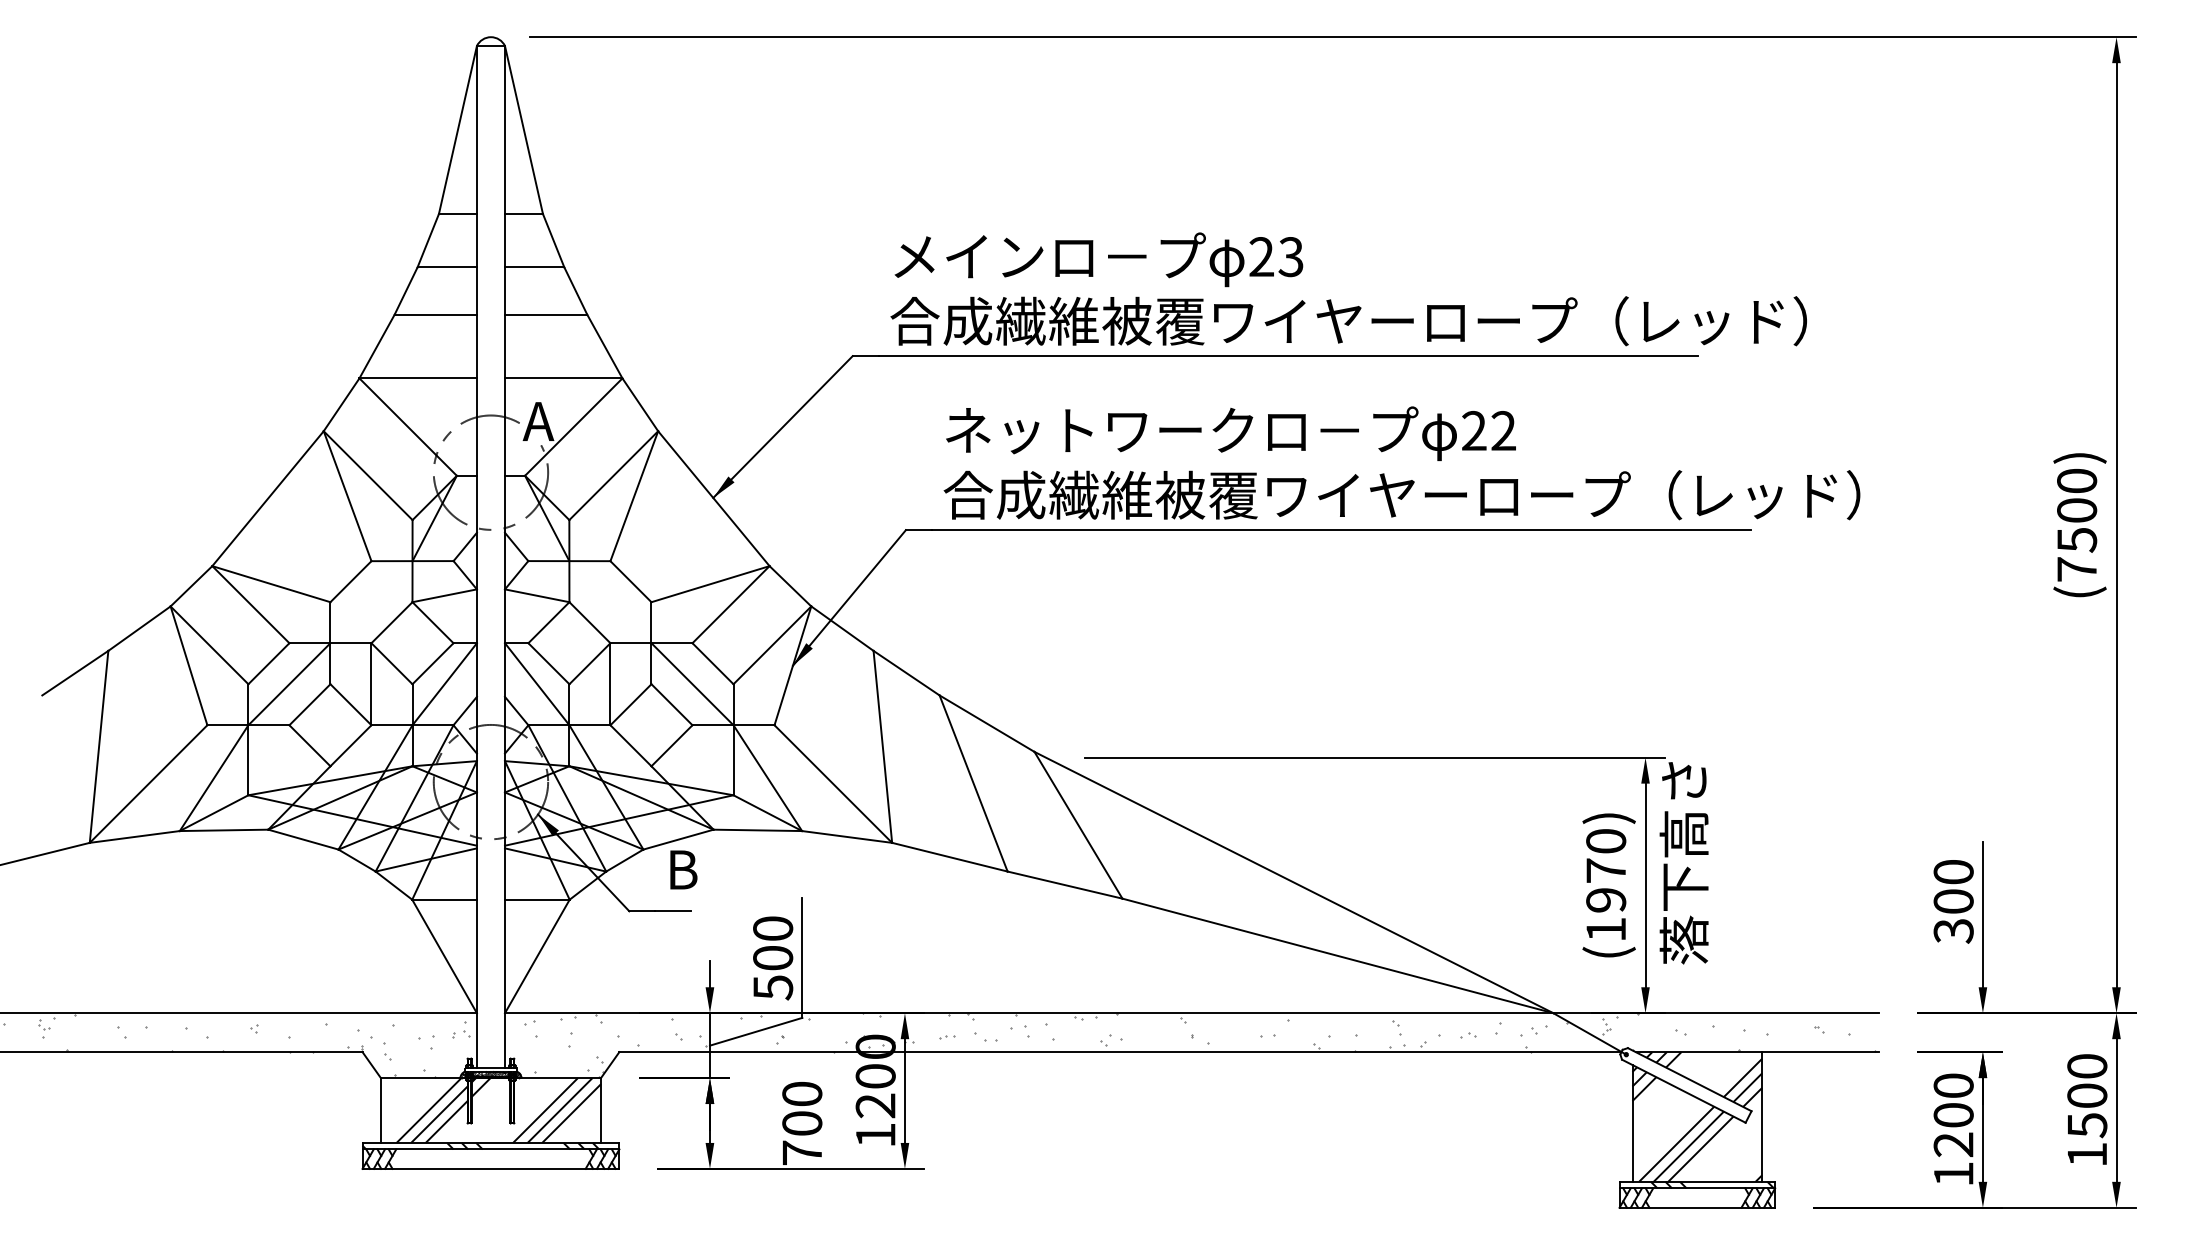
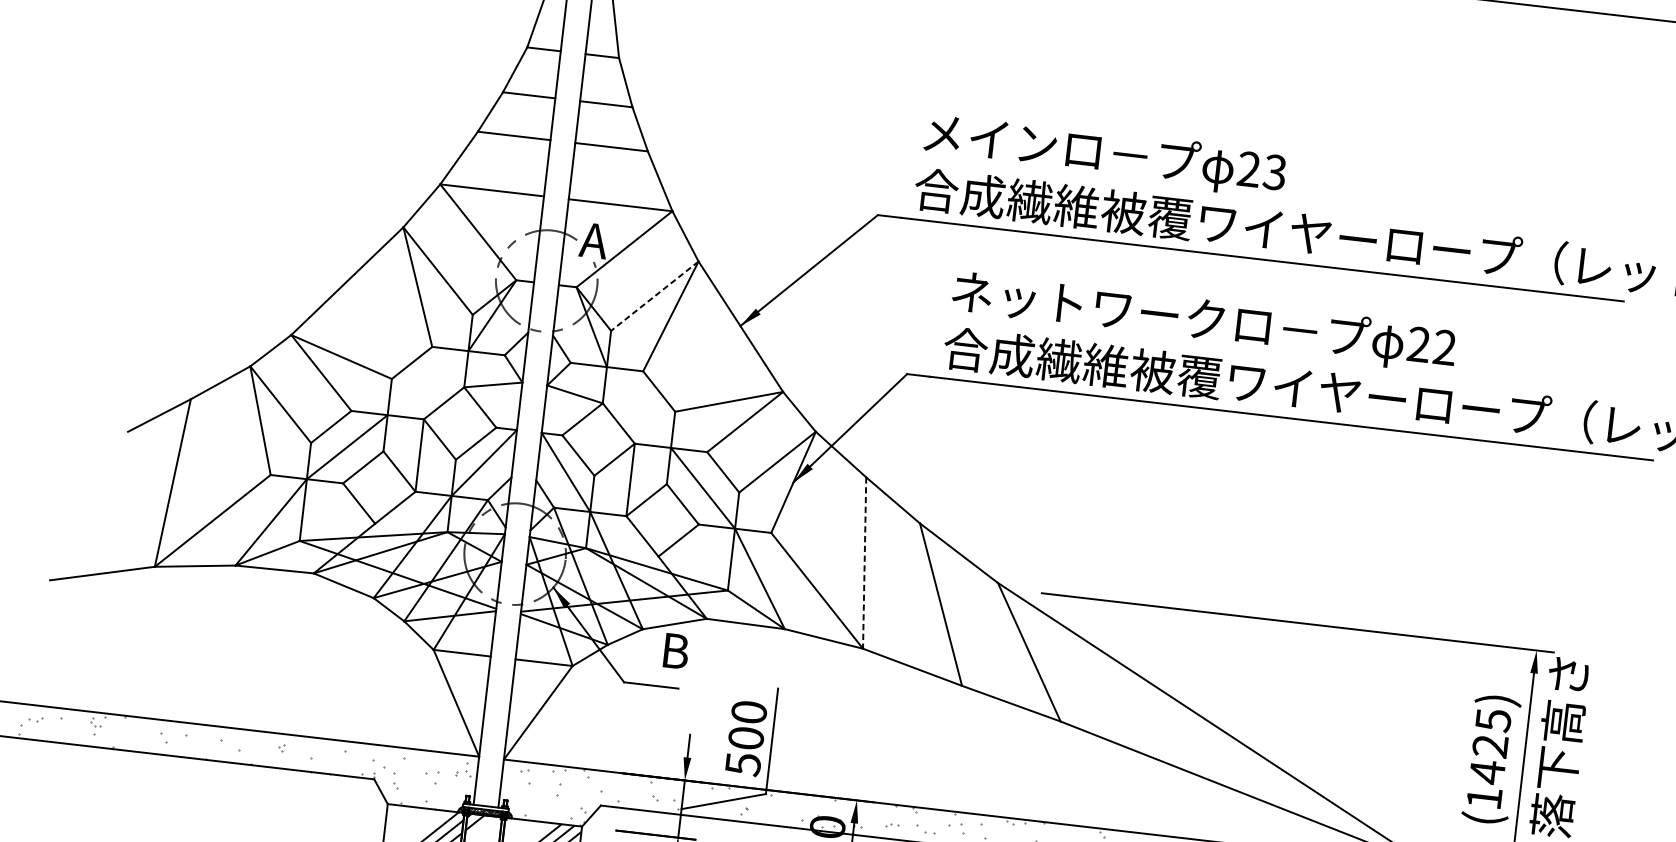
line: (613, 475) -> (654, 296), solid -> dashed
line: (882, 747) -> (864, 563), solid -> dashed
text: (1606, 871) -> (1490, 746), (1970) -> (1425)

